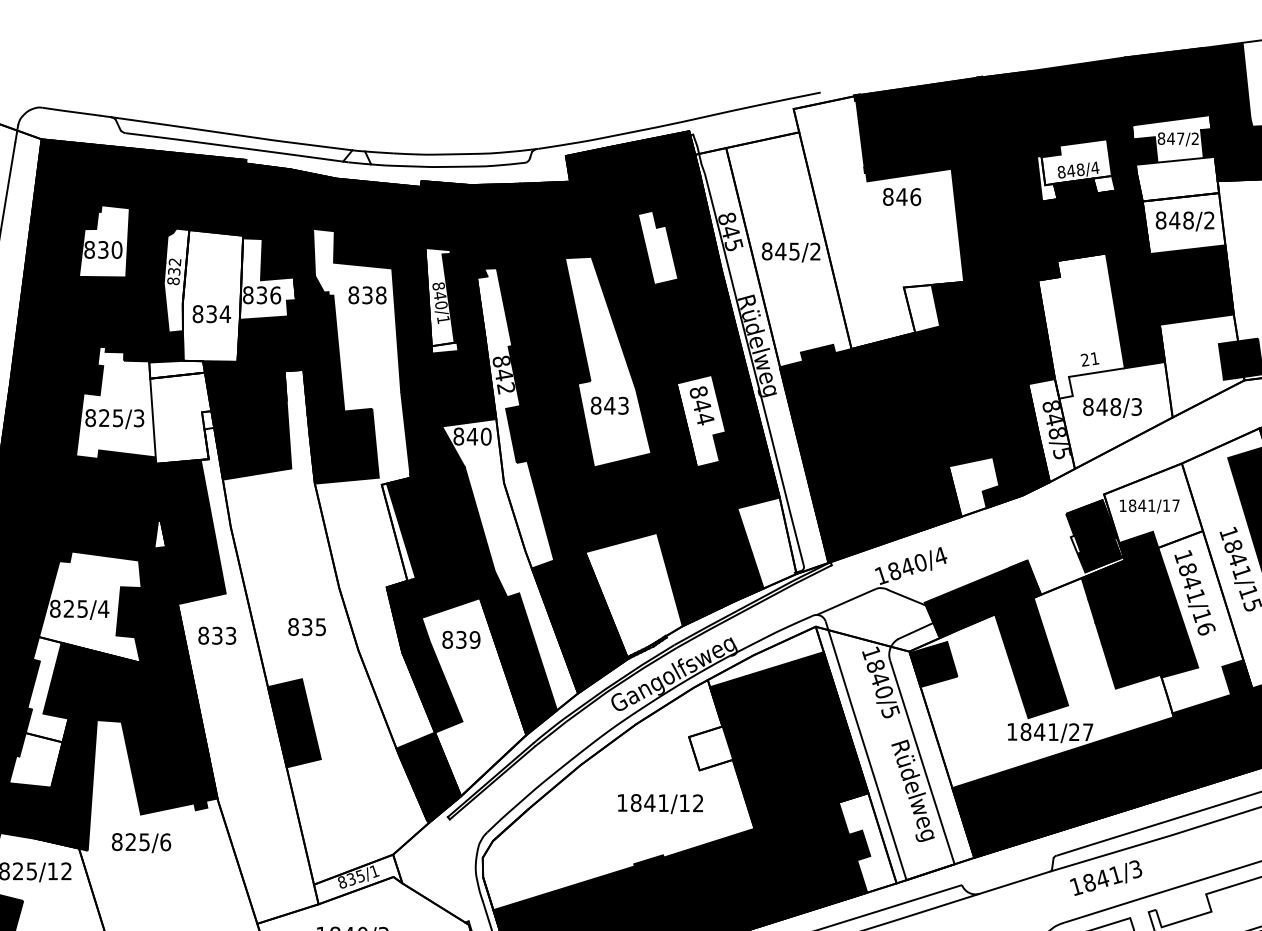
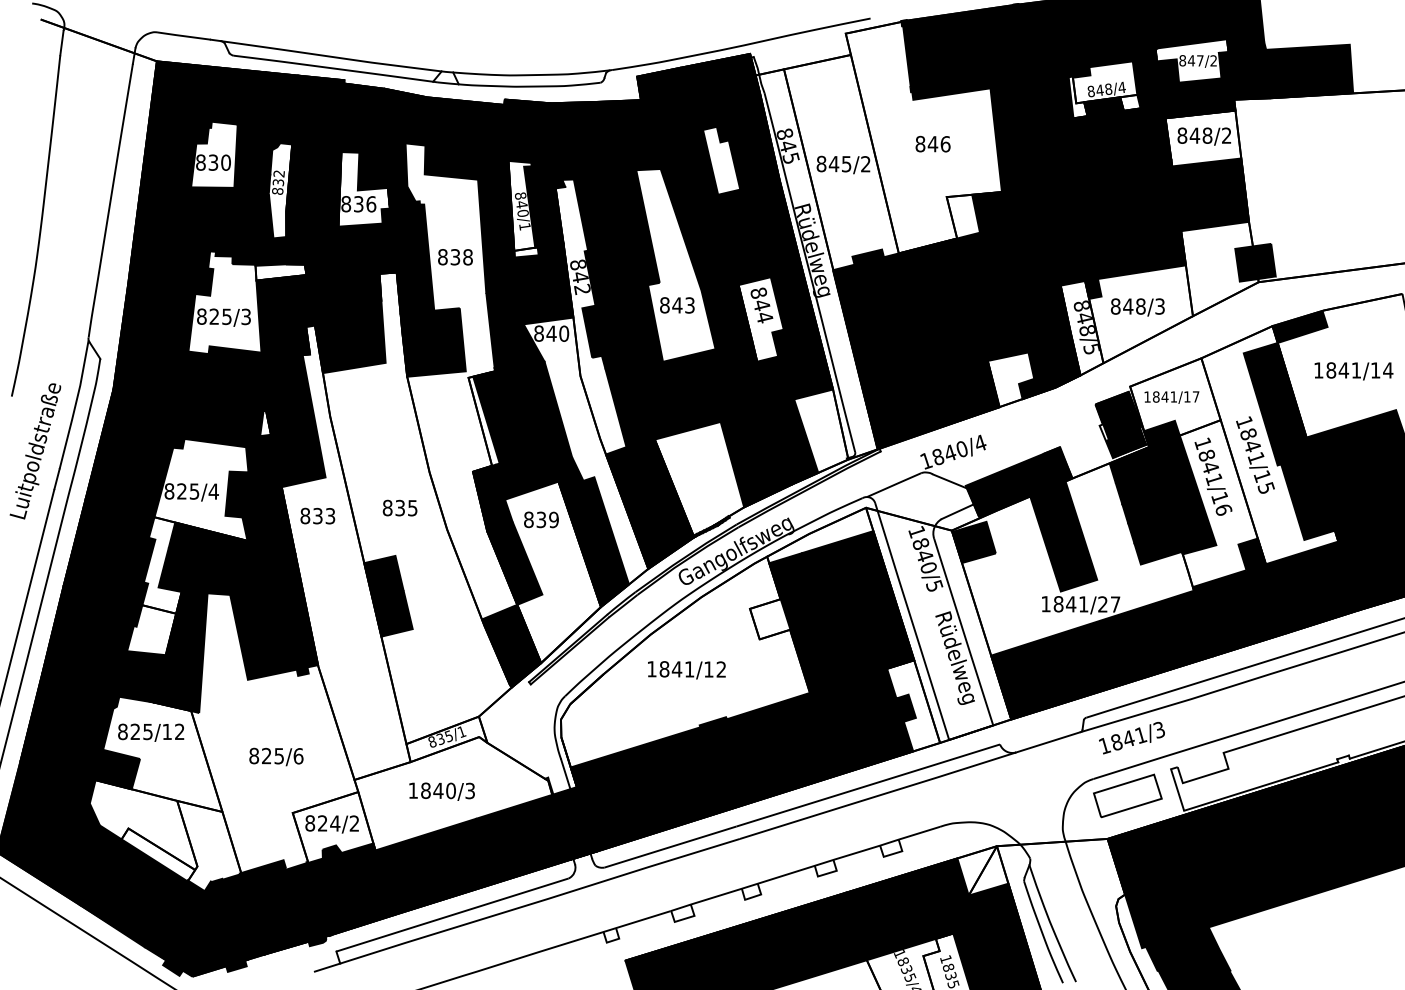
fill: (1177, 178) -> (1197, 97), added
text: (901, 196) -> (932, 143), moved
fill: (212, 295) -> (313, 204), added
text: (367, 295) -> (455, 257), moved
fill: (1081, 325) -> (1109, 231), added
fill: (181, 417) -> (285, 316), added
text: (660, 804) -> (686, 670), moved
text: (141, 842) -> (276, 756), moved

